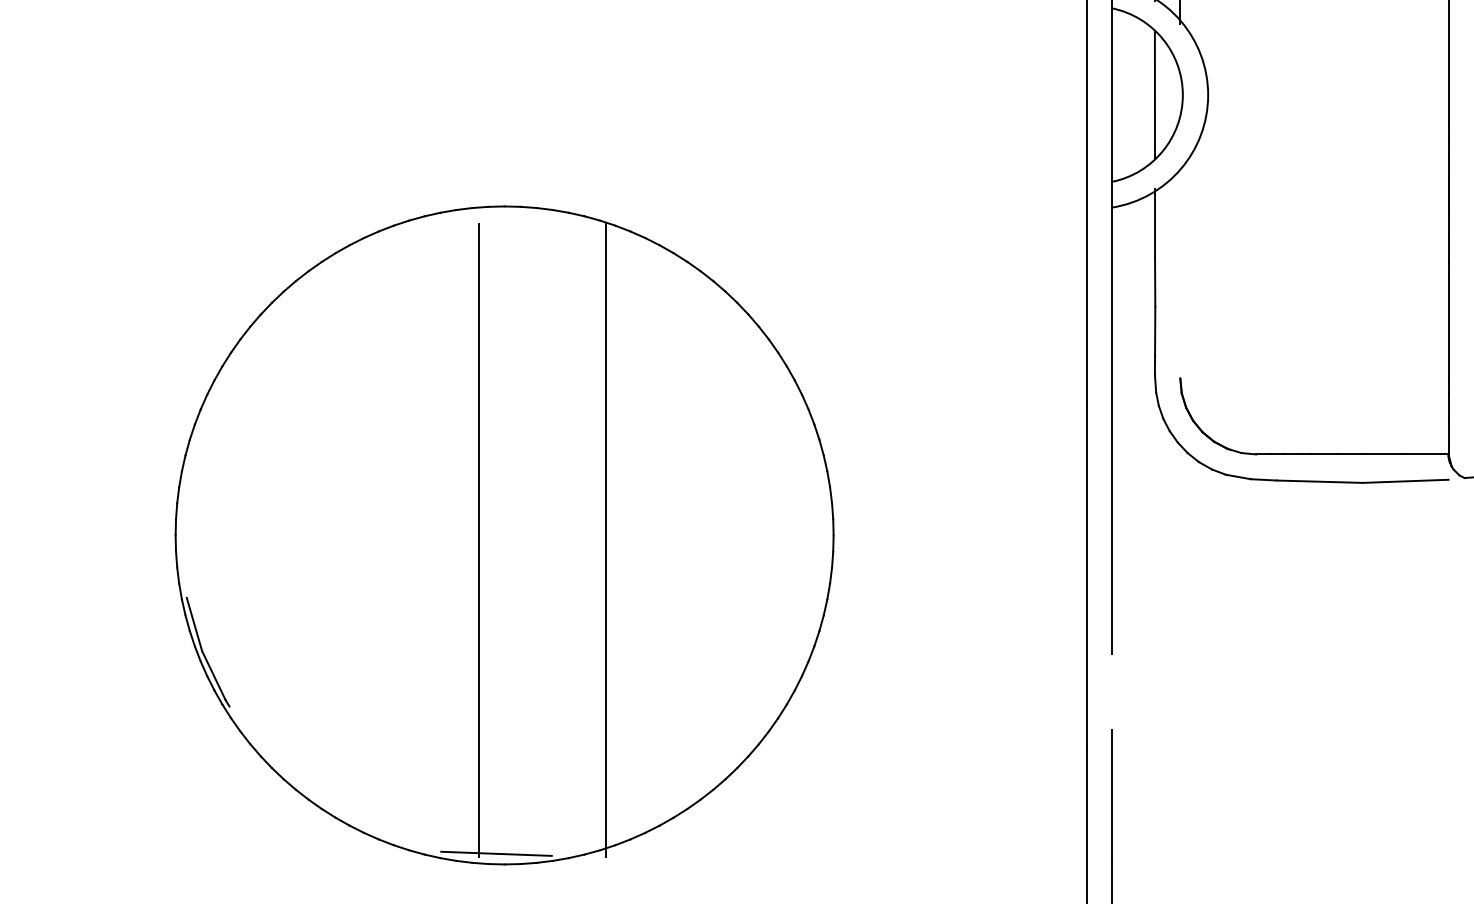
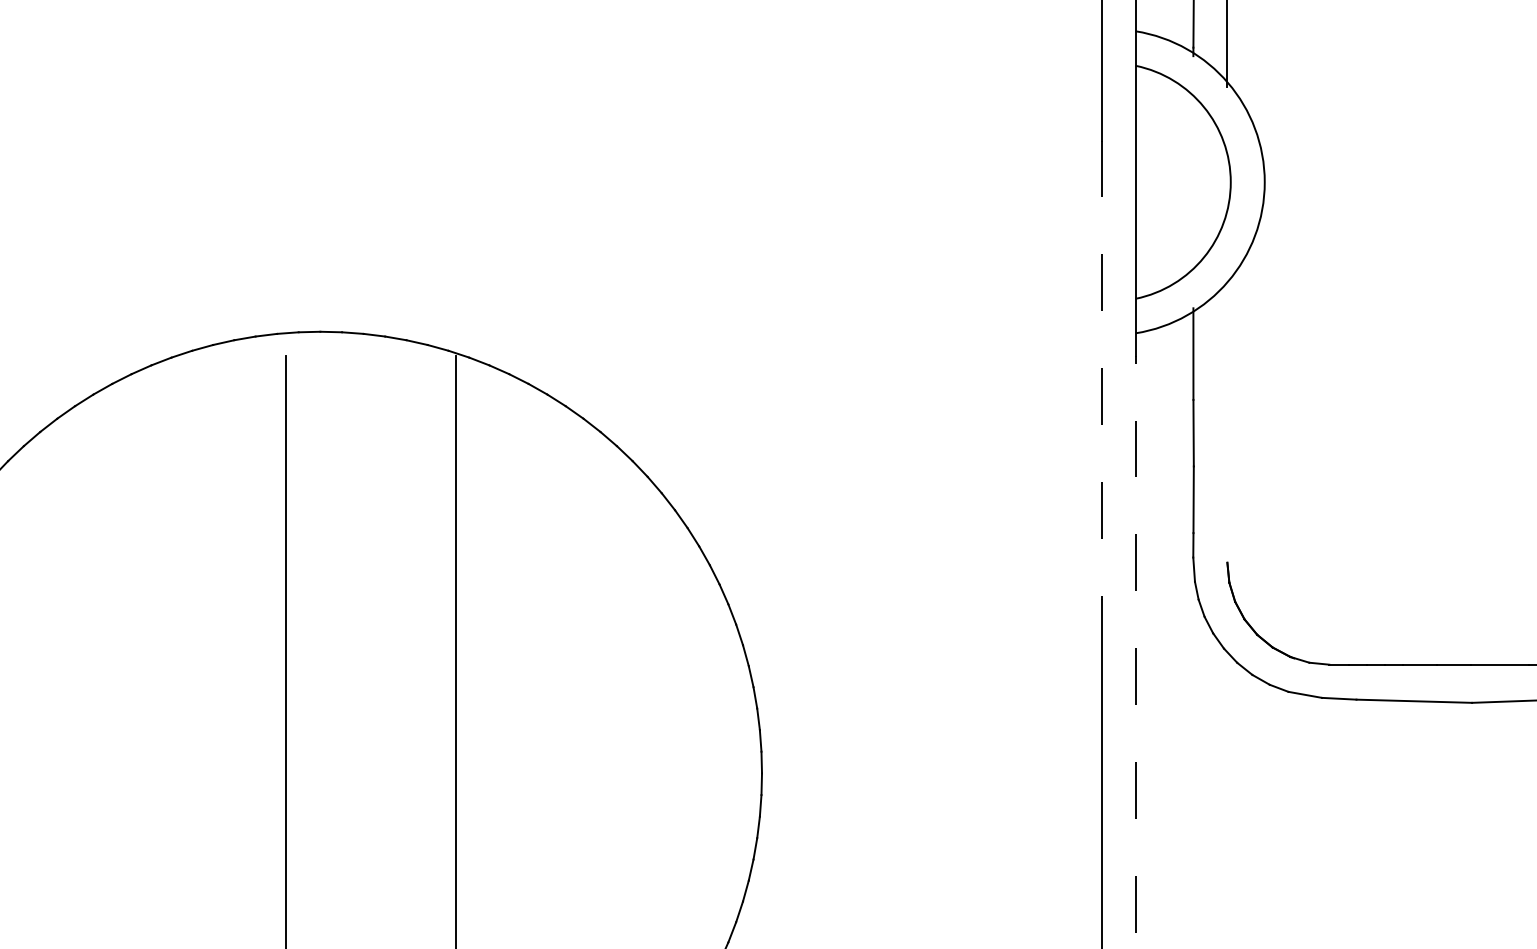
line: (1154, 94) -> (1192, 181), removed
line: (1086, 235) -> (1101, 370), solid -> dashed
line: (1112, 438) -> (1136, 643), solid -> dashed

